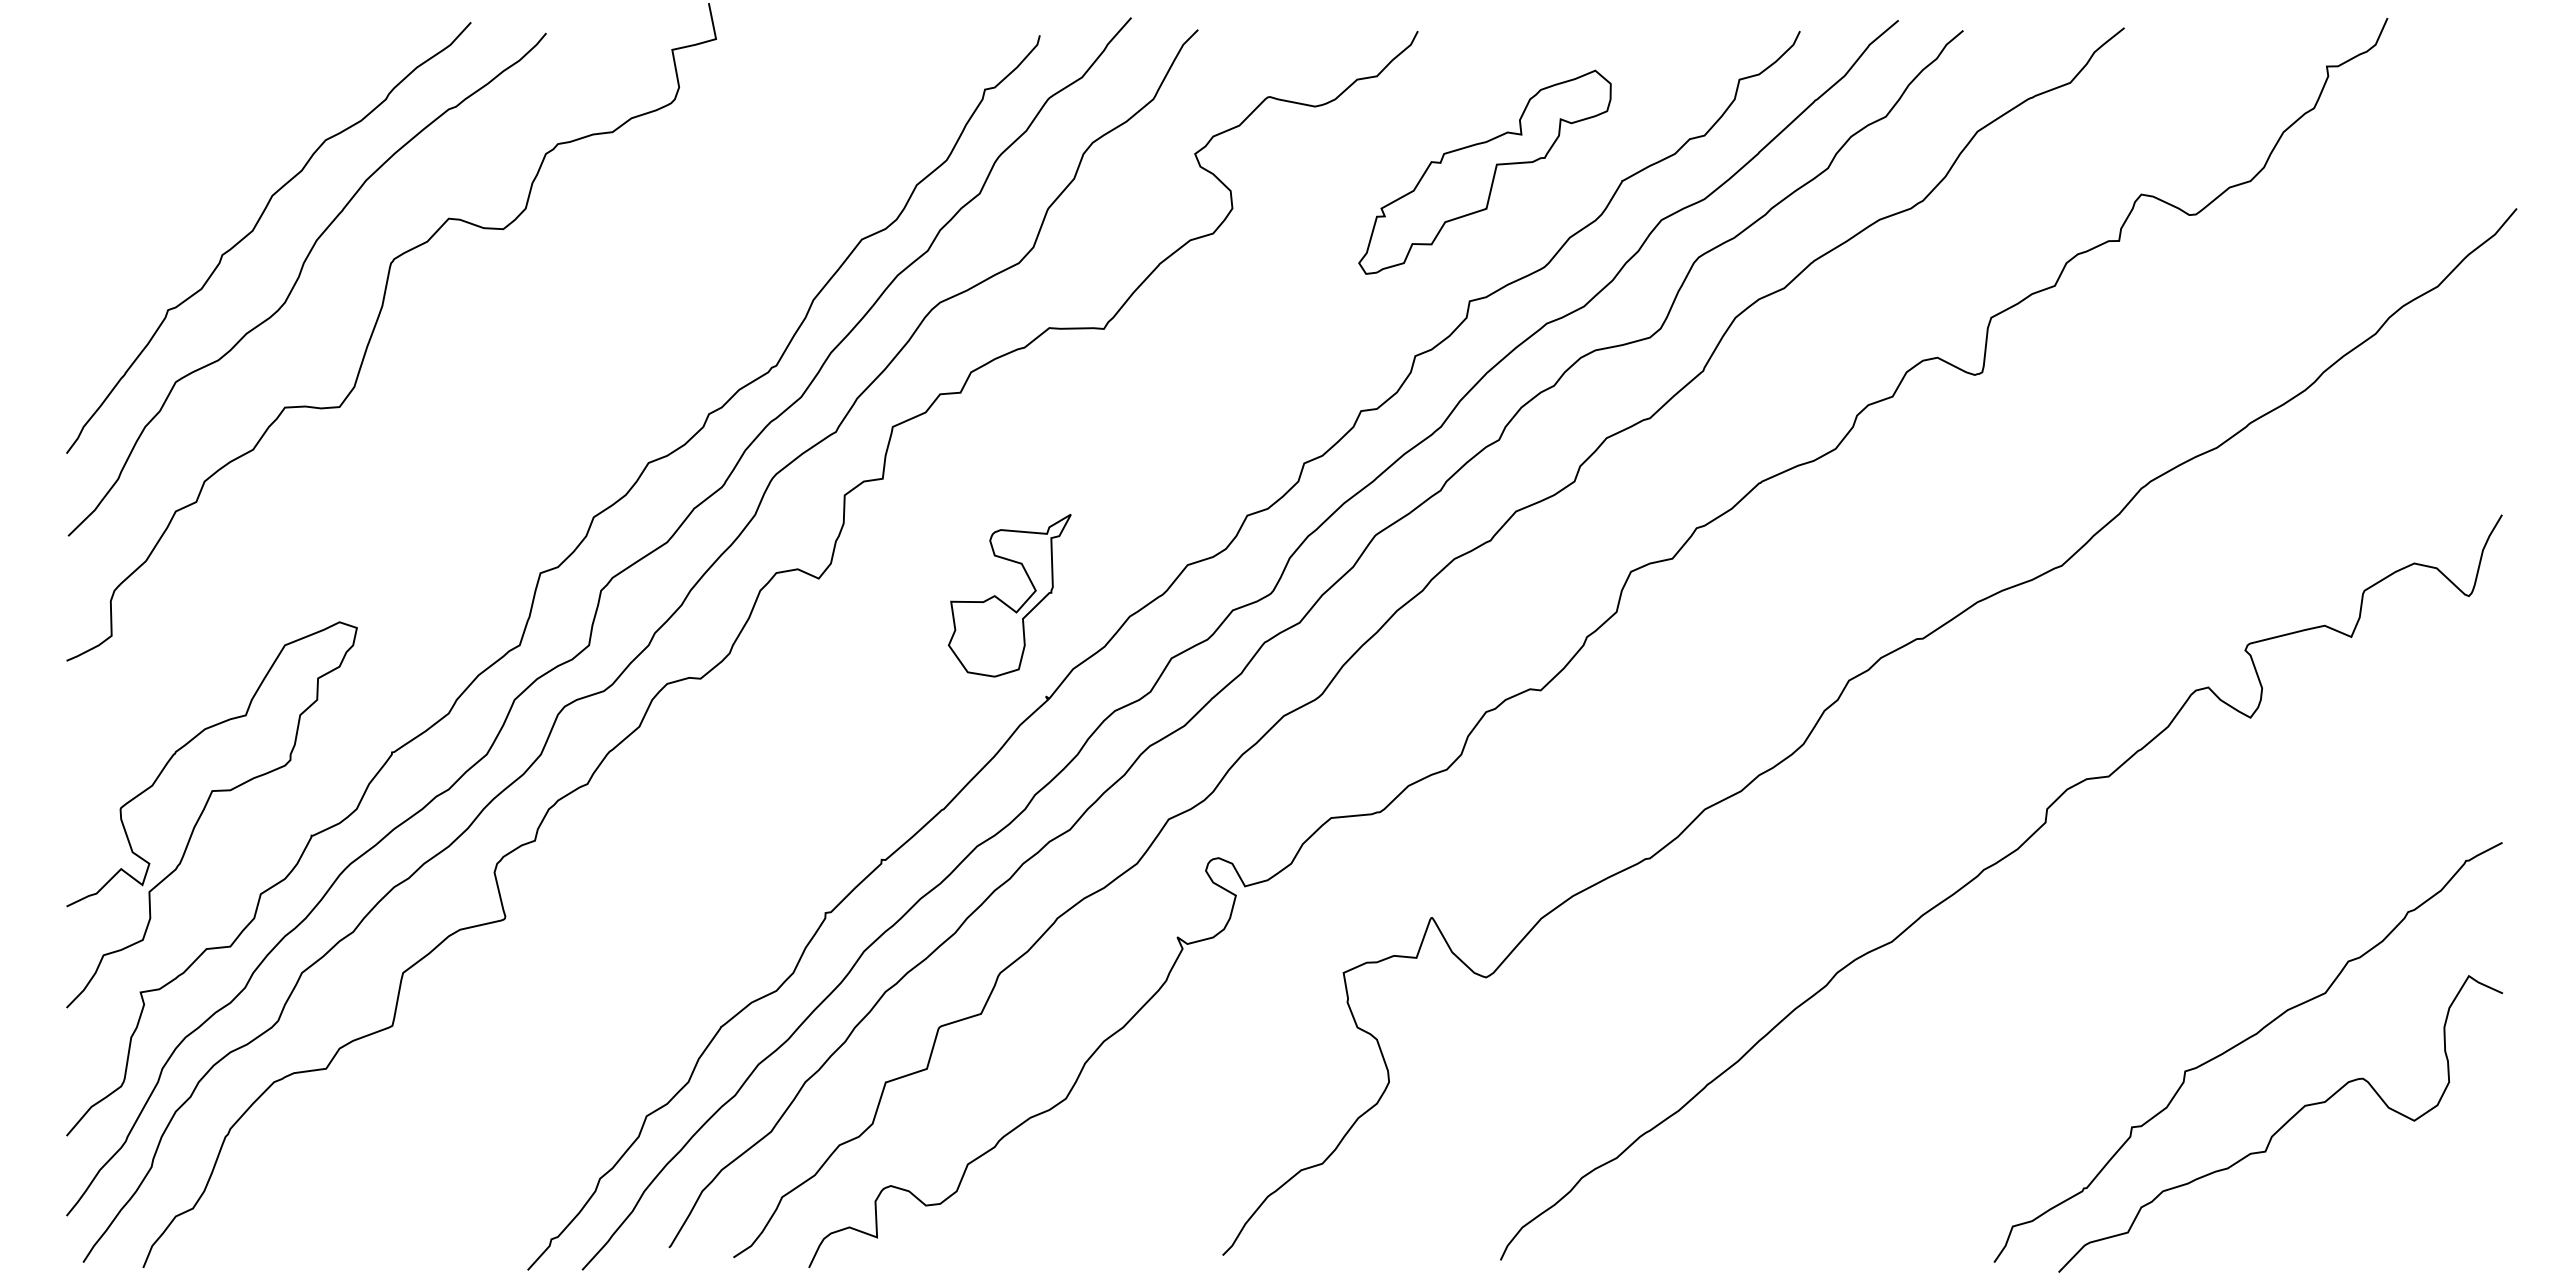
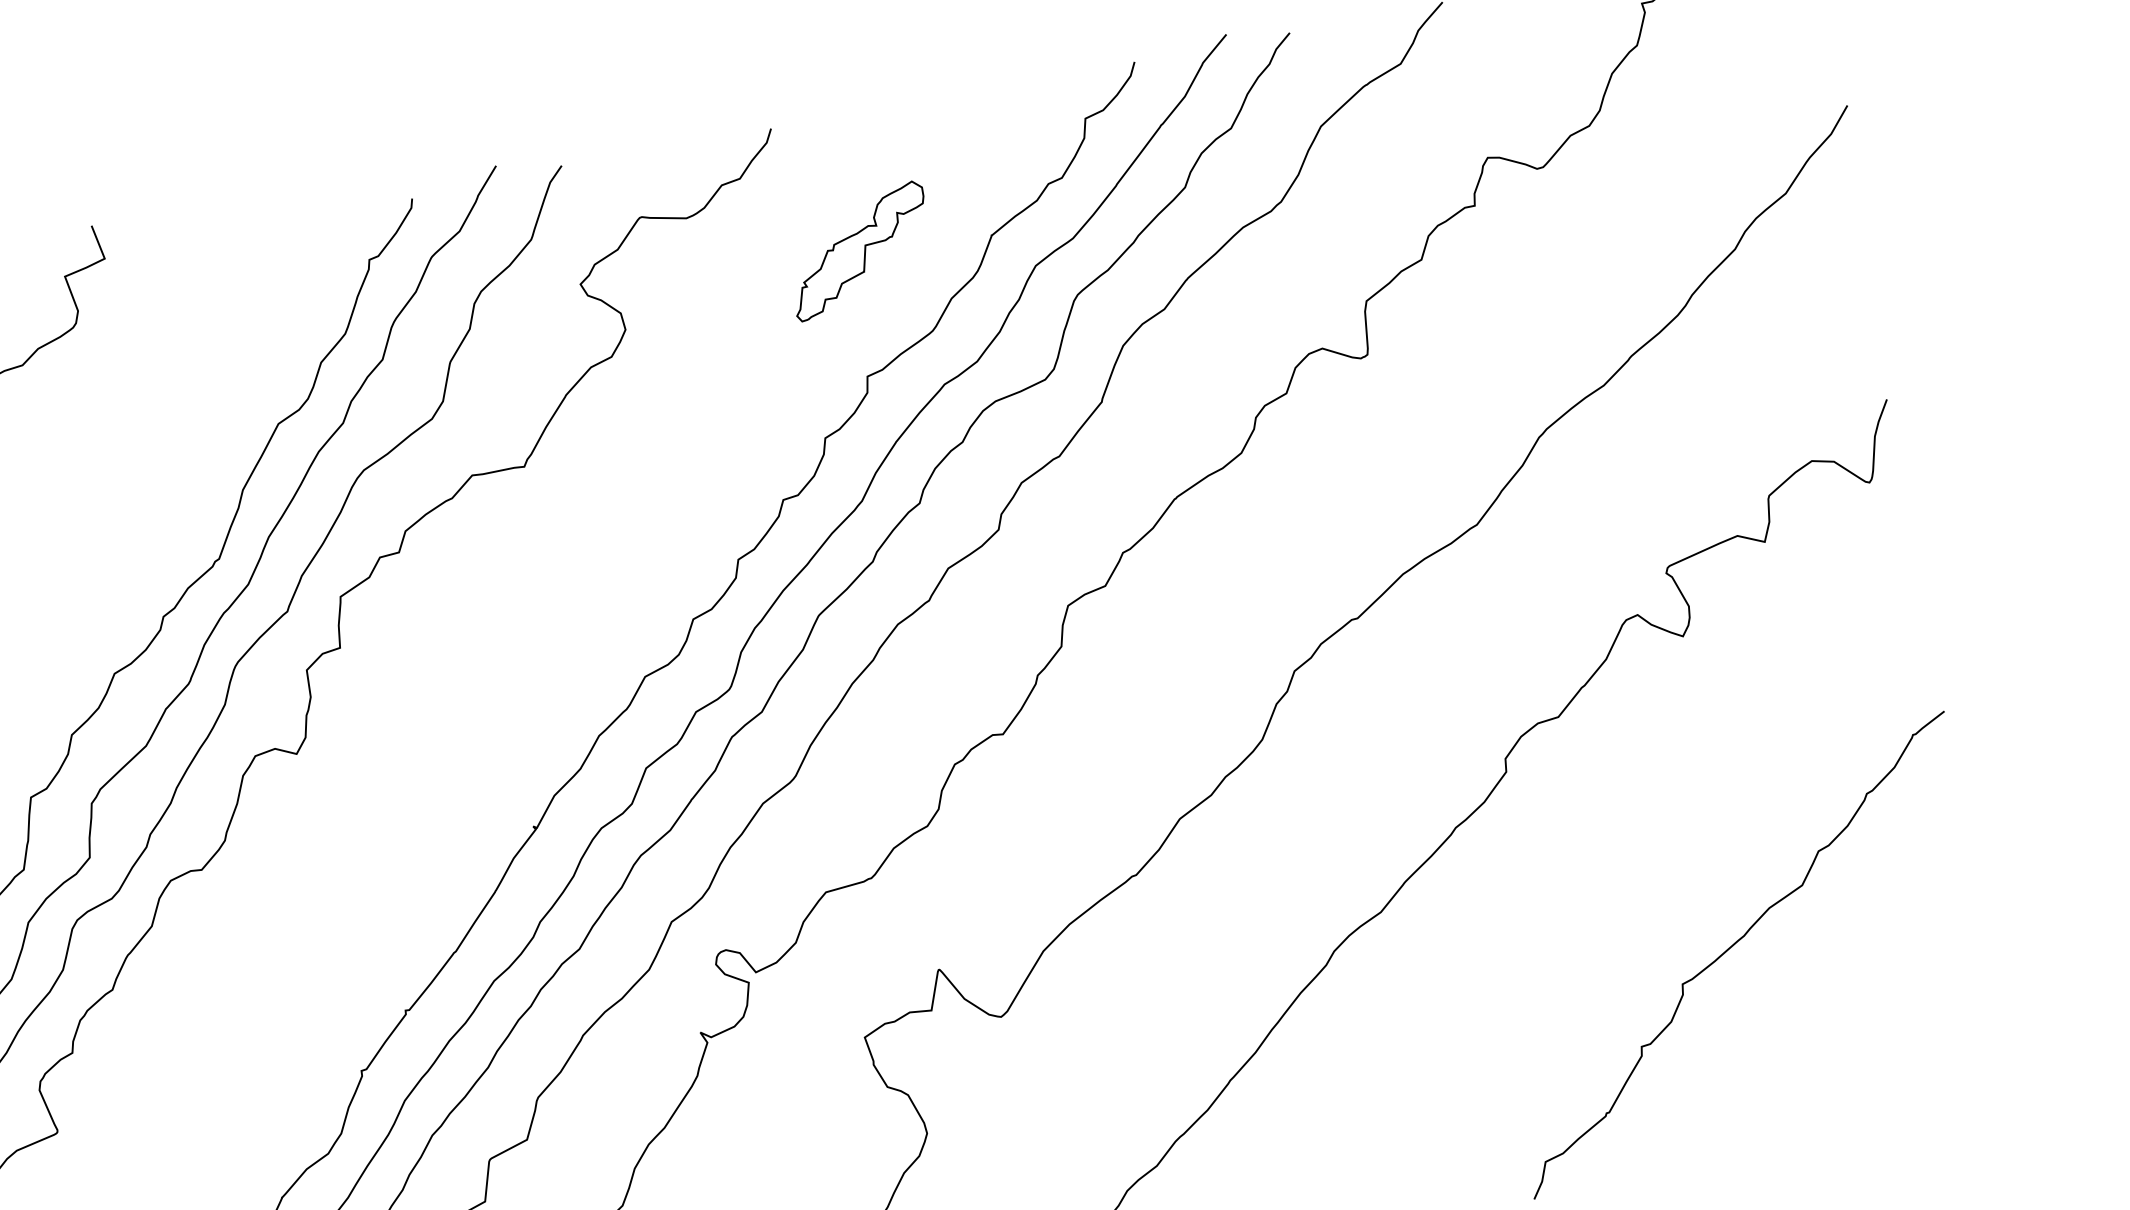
part: (1484, 171) -> (858, 250), size x0.6
part: (1003, 601) -> (476, 743), removed
curve: (2282, 1125) -> (1784, 1018), removed

